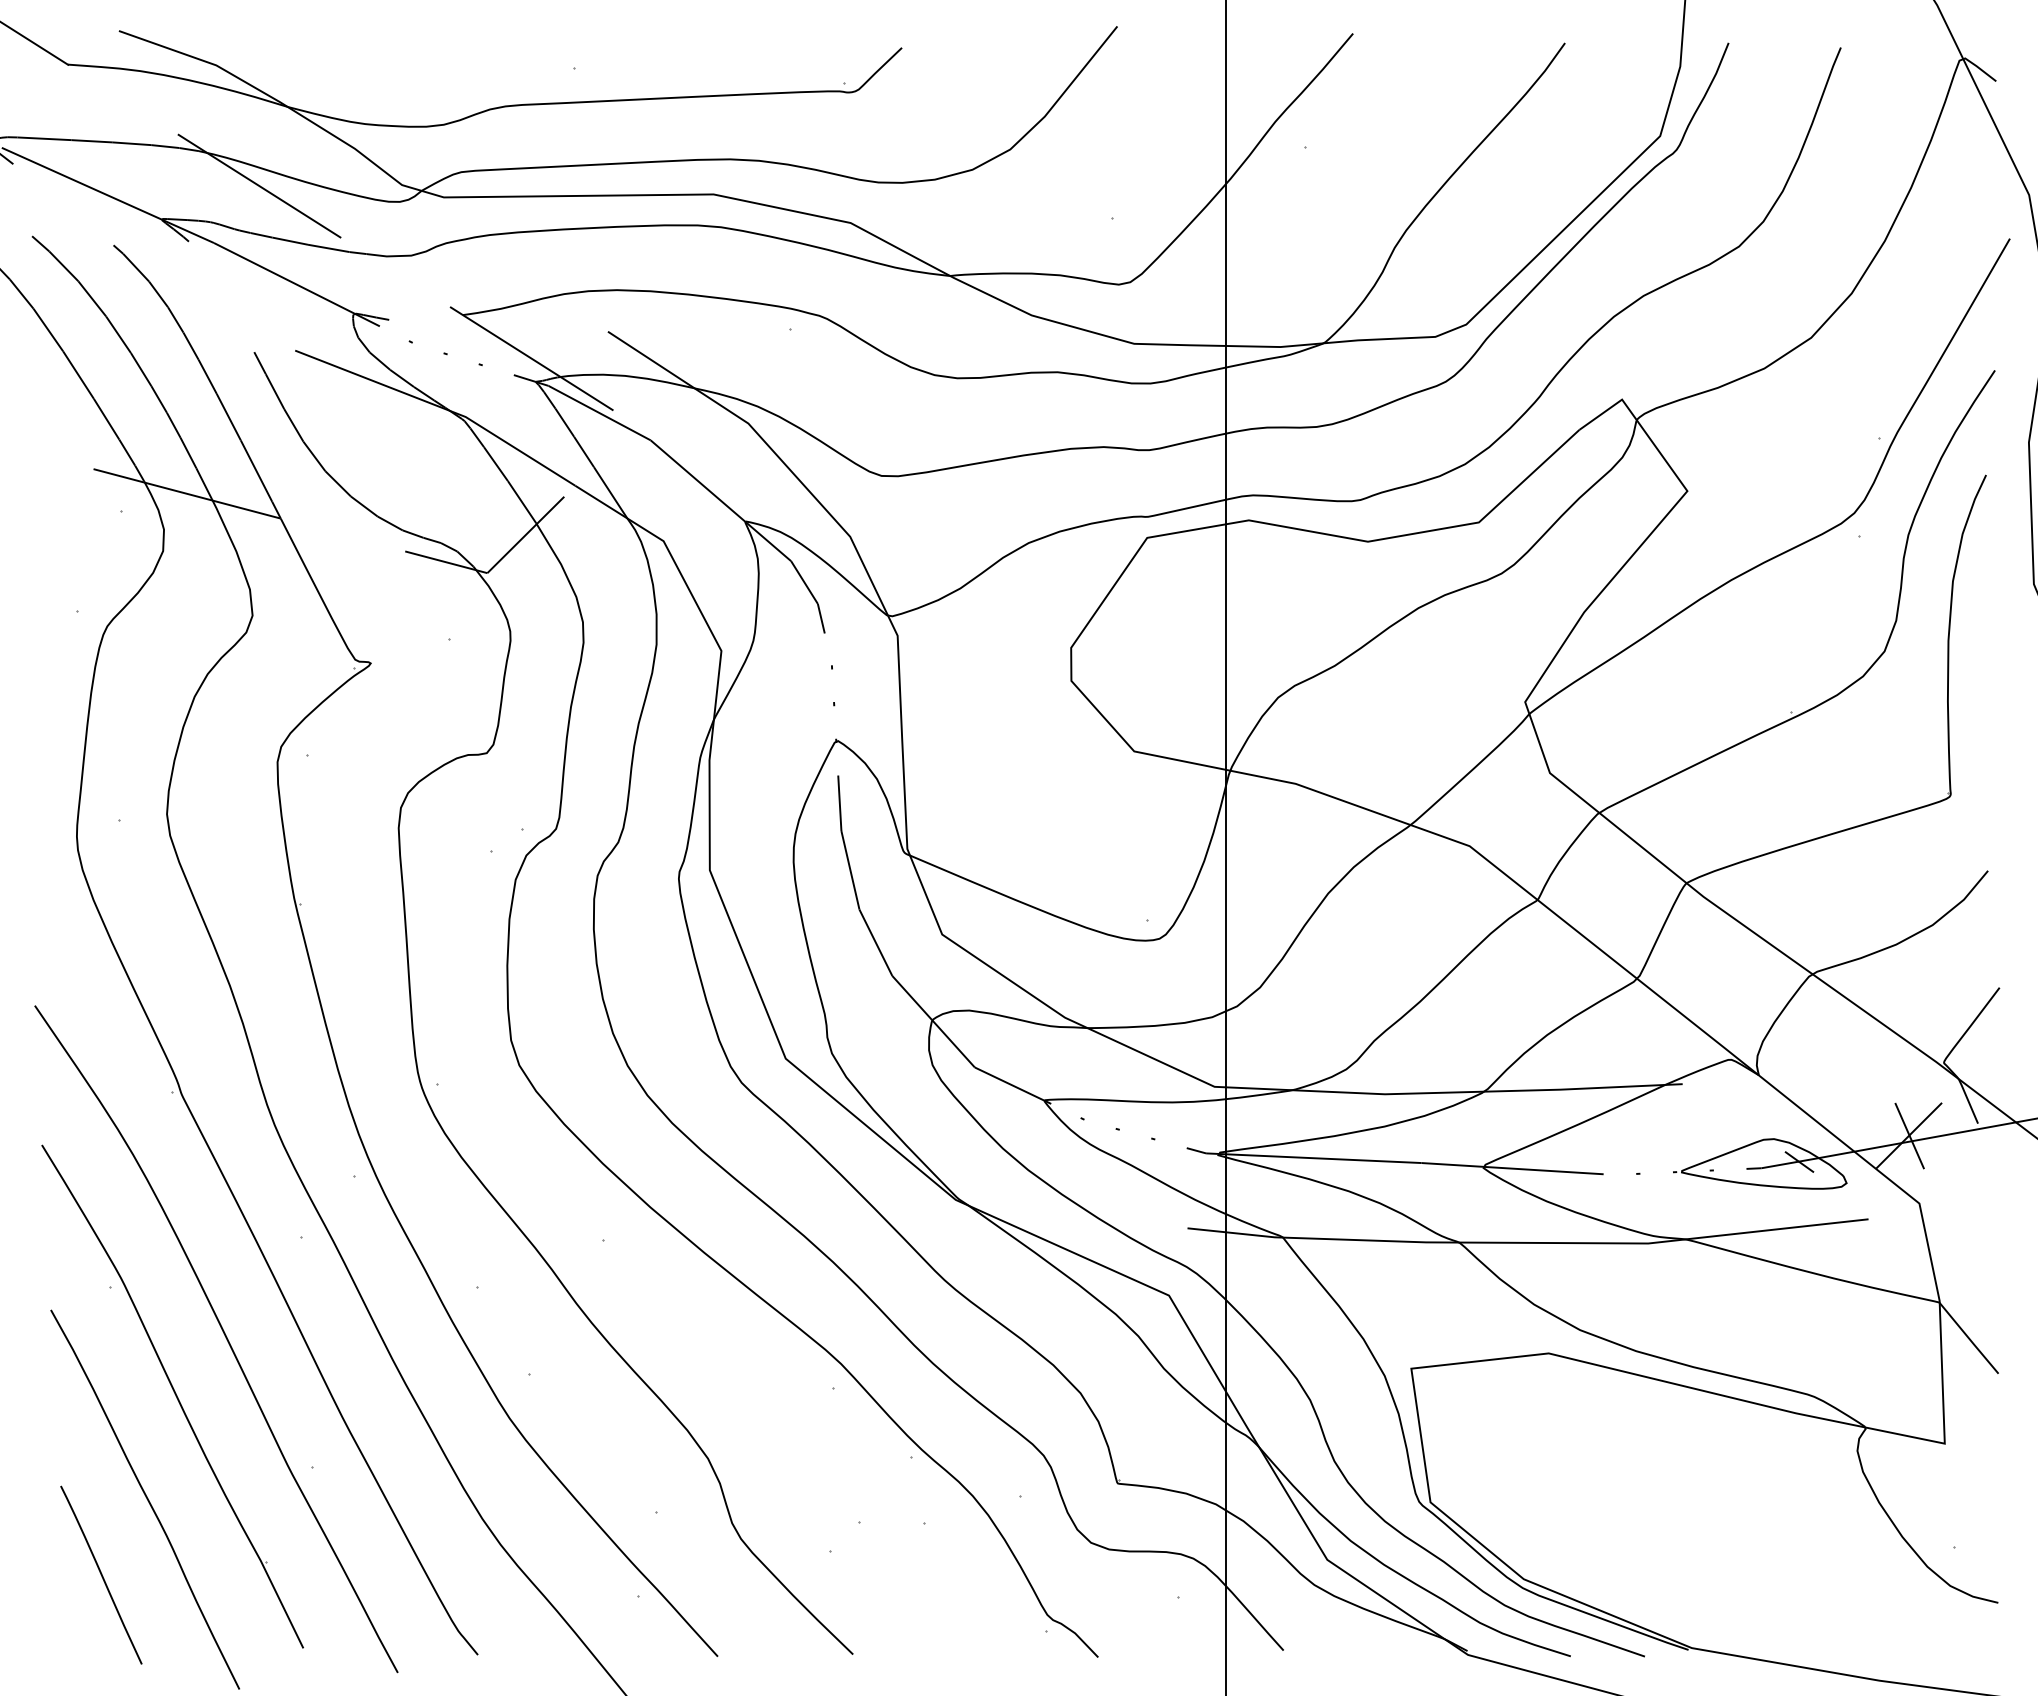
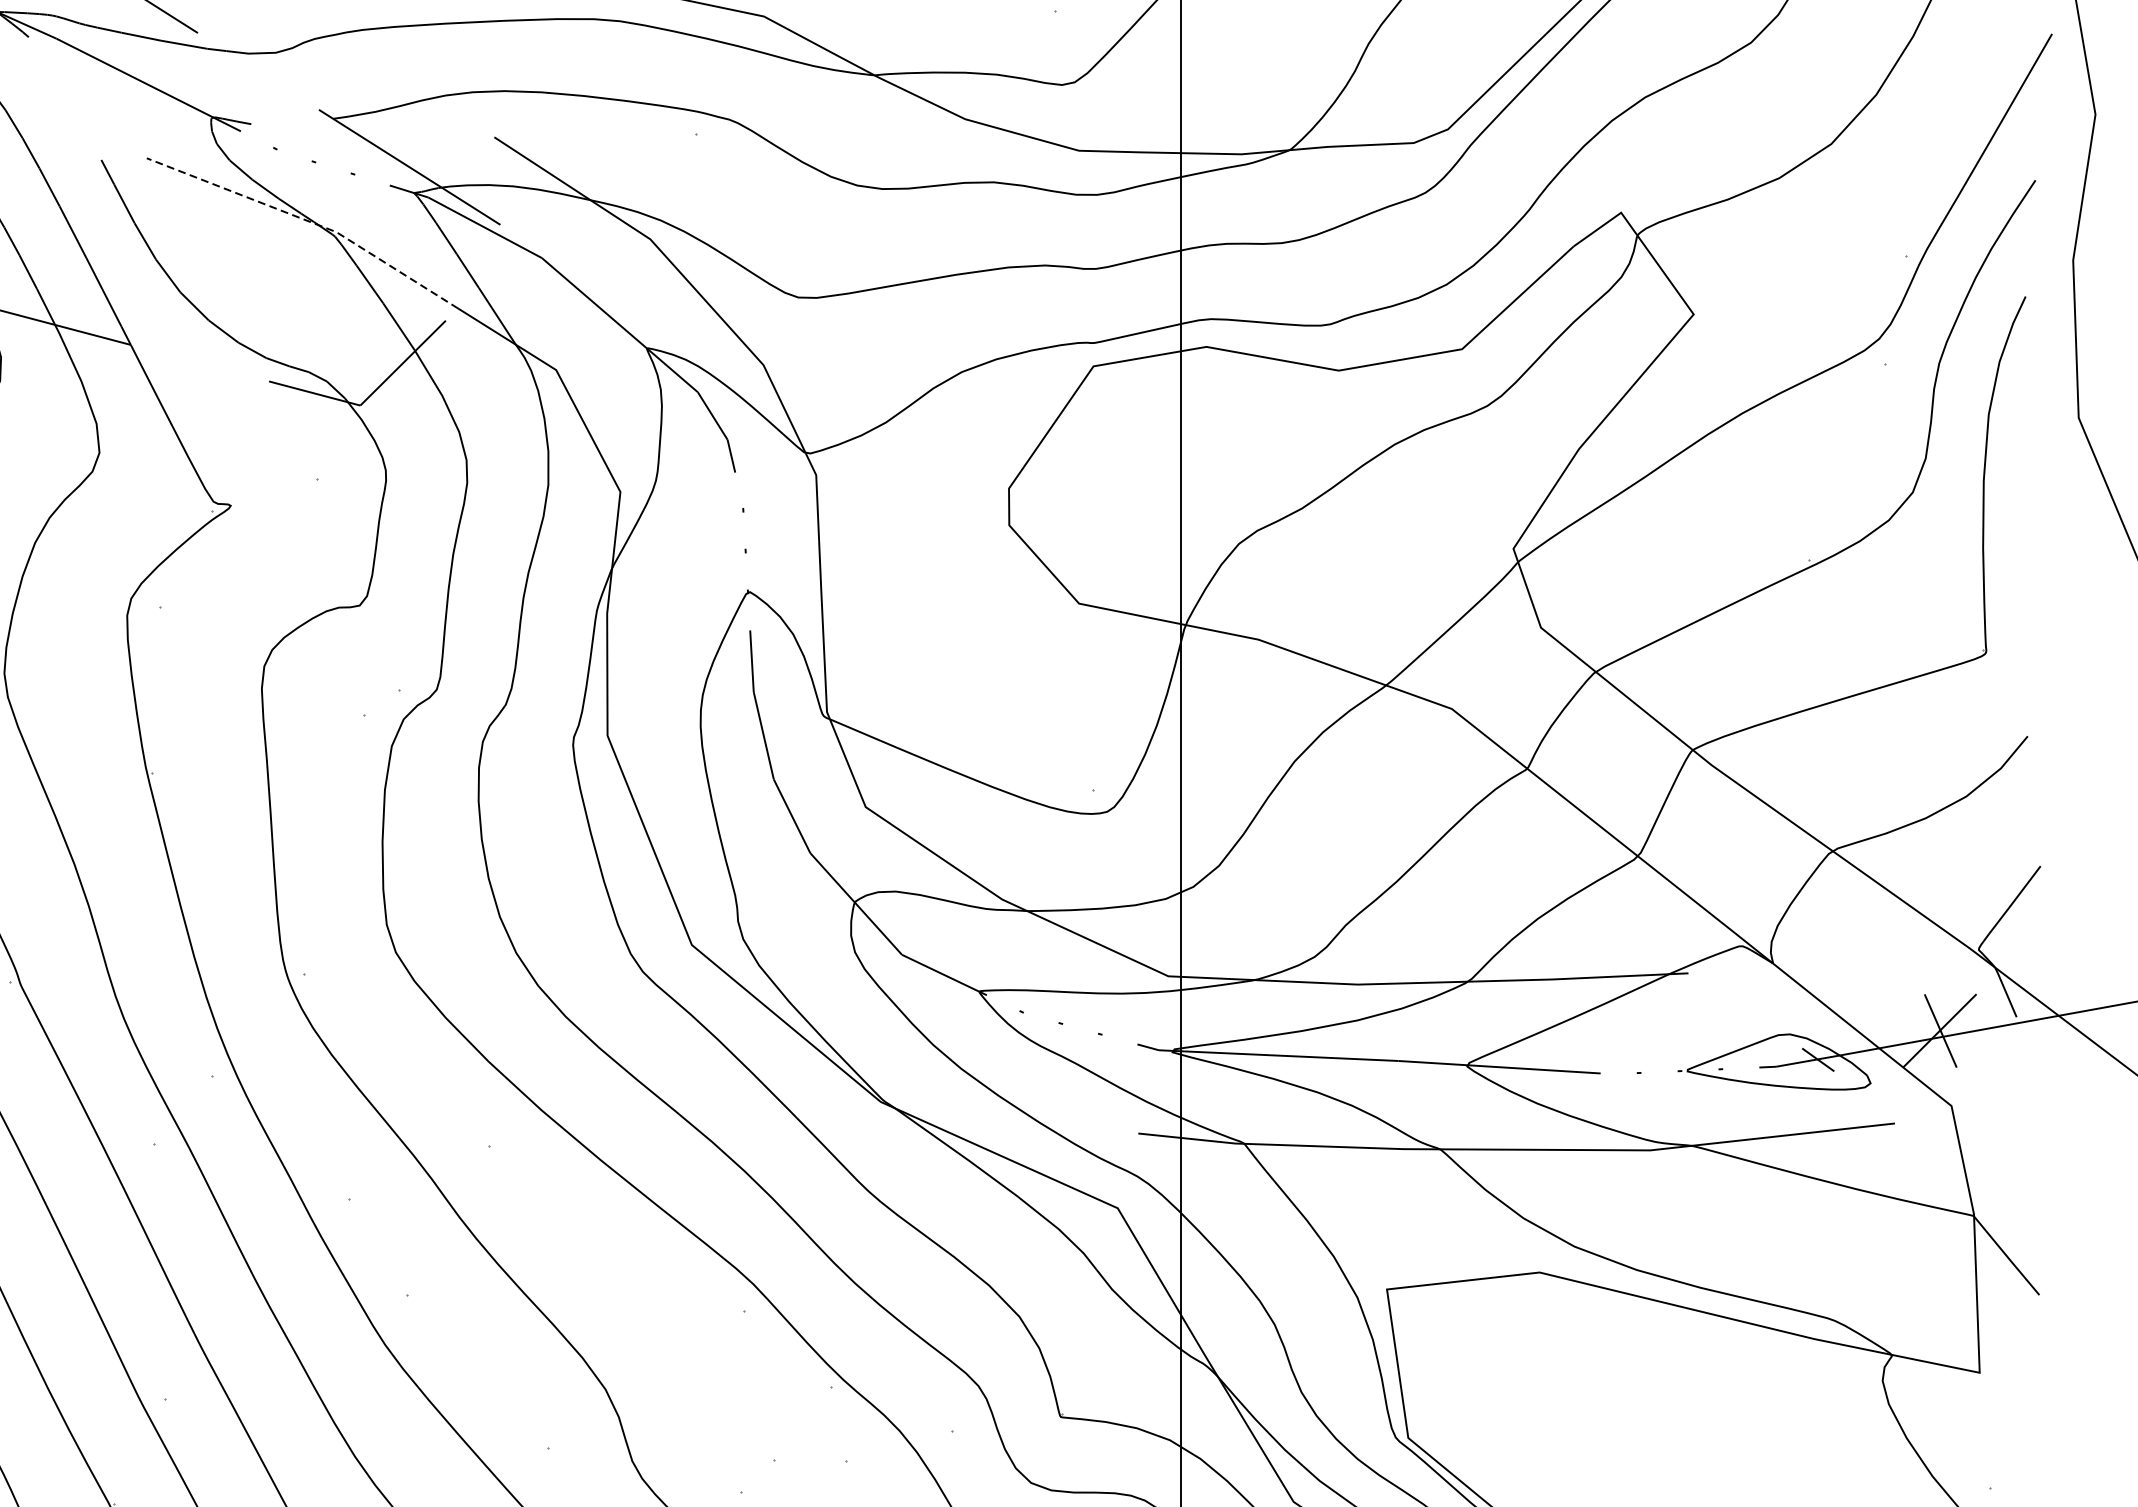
line: (440, 407) -> (308, 221), solid -> dashed

